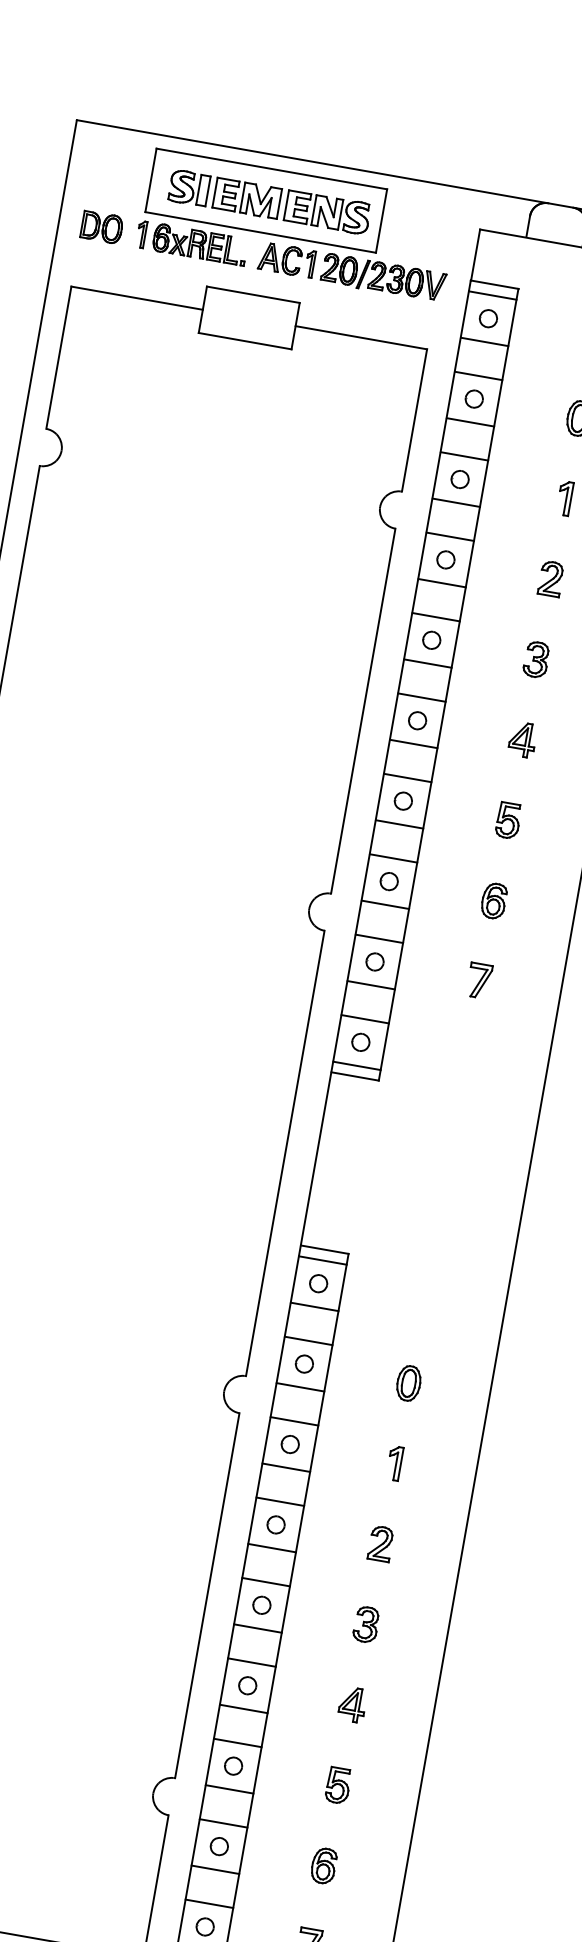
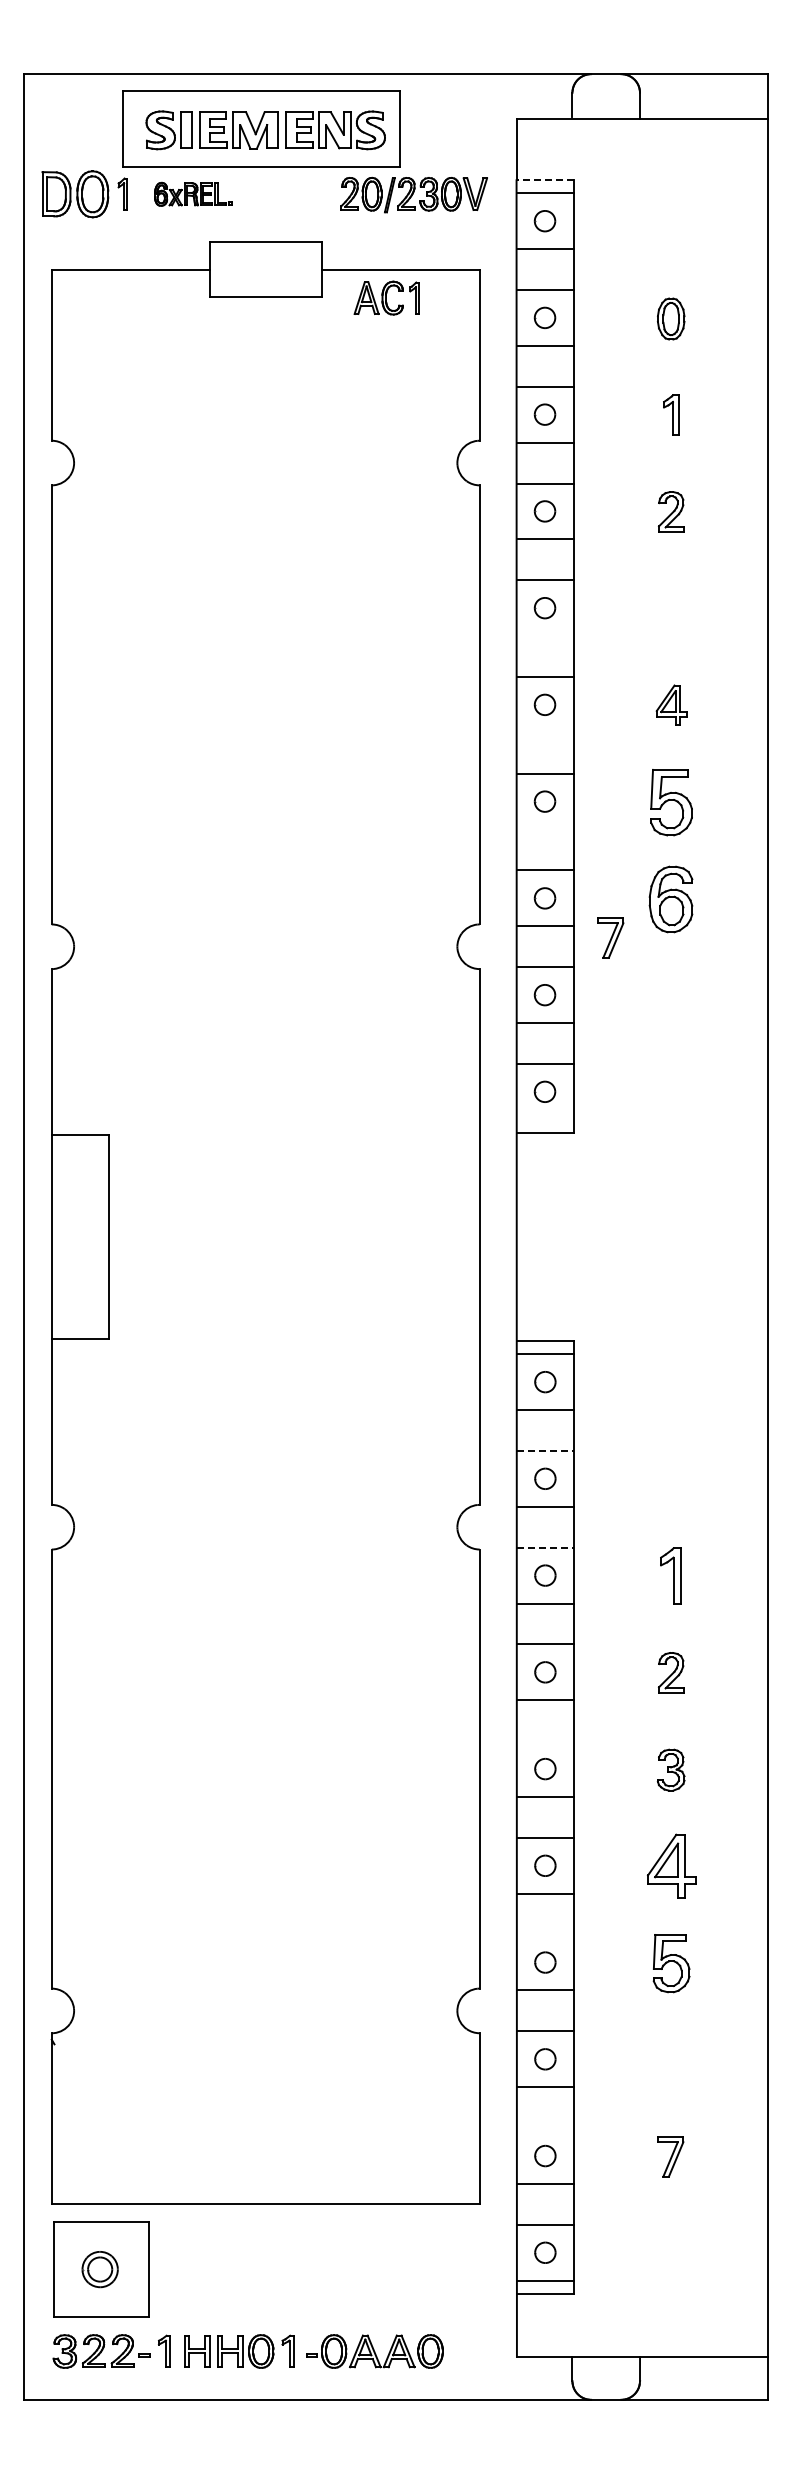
part: (101, 226) -> (74, 193), size x1.4
part: (200, 244) -> (193, 194), size x0.7
part: (286, 259) -> (386, 297), moved
line: (494, 284) -> (545, 180), solid -> dashed
part: (535, 659) -> (670, 608), removed
line: (427, 663) -> (544, 636), removed
line: (413, 743) -> (544, 732), removed
part: (508, 820) -> (671, 802), size x1.6
line: (398, 824) -> (544, 829), removed
part: (494, 901) -> (671, 899), size x1.6
part: (479, 980) -> (610, 937), moved
line: (356, 1066) -> (544, 1120), removed
line: (308, 1340) -> (545, 1450), solid -> dashed
part: (409, 1383) -> (671, 1479), removed
line: (294, 1421) -> (545, 1547), solid -> dashed
part: (395, 1462) -> (671, 1575), size x1.4
line: (266, 1582) -> (545, 1741), removed
part: (352, 1703) -> (671, 1865), size x1.6
line: (237, 1742) -> (545, 1934), removed
part: (338, 1785) -> (671, 1963), size x1.4
part: (324, 1866) -> (671, 2060), removed
line: (209, 1904) -> (545, 2128), removed

